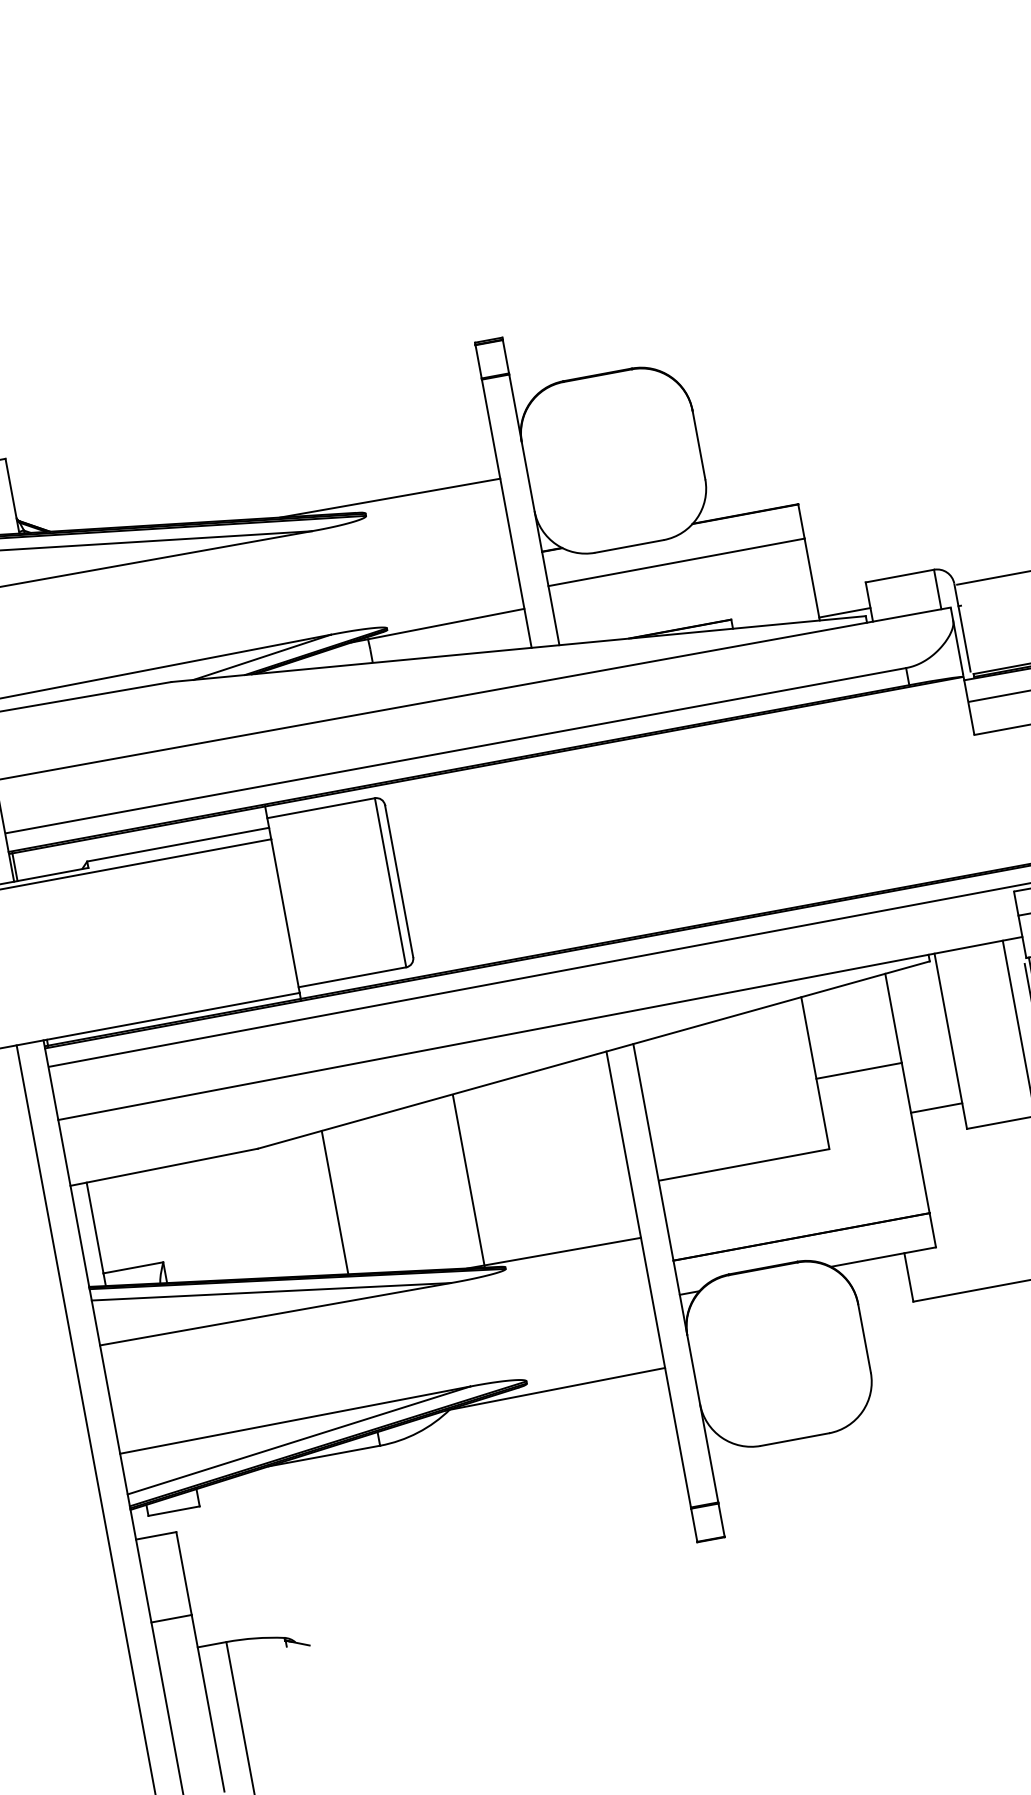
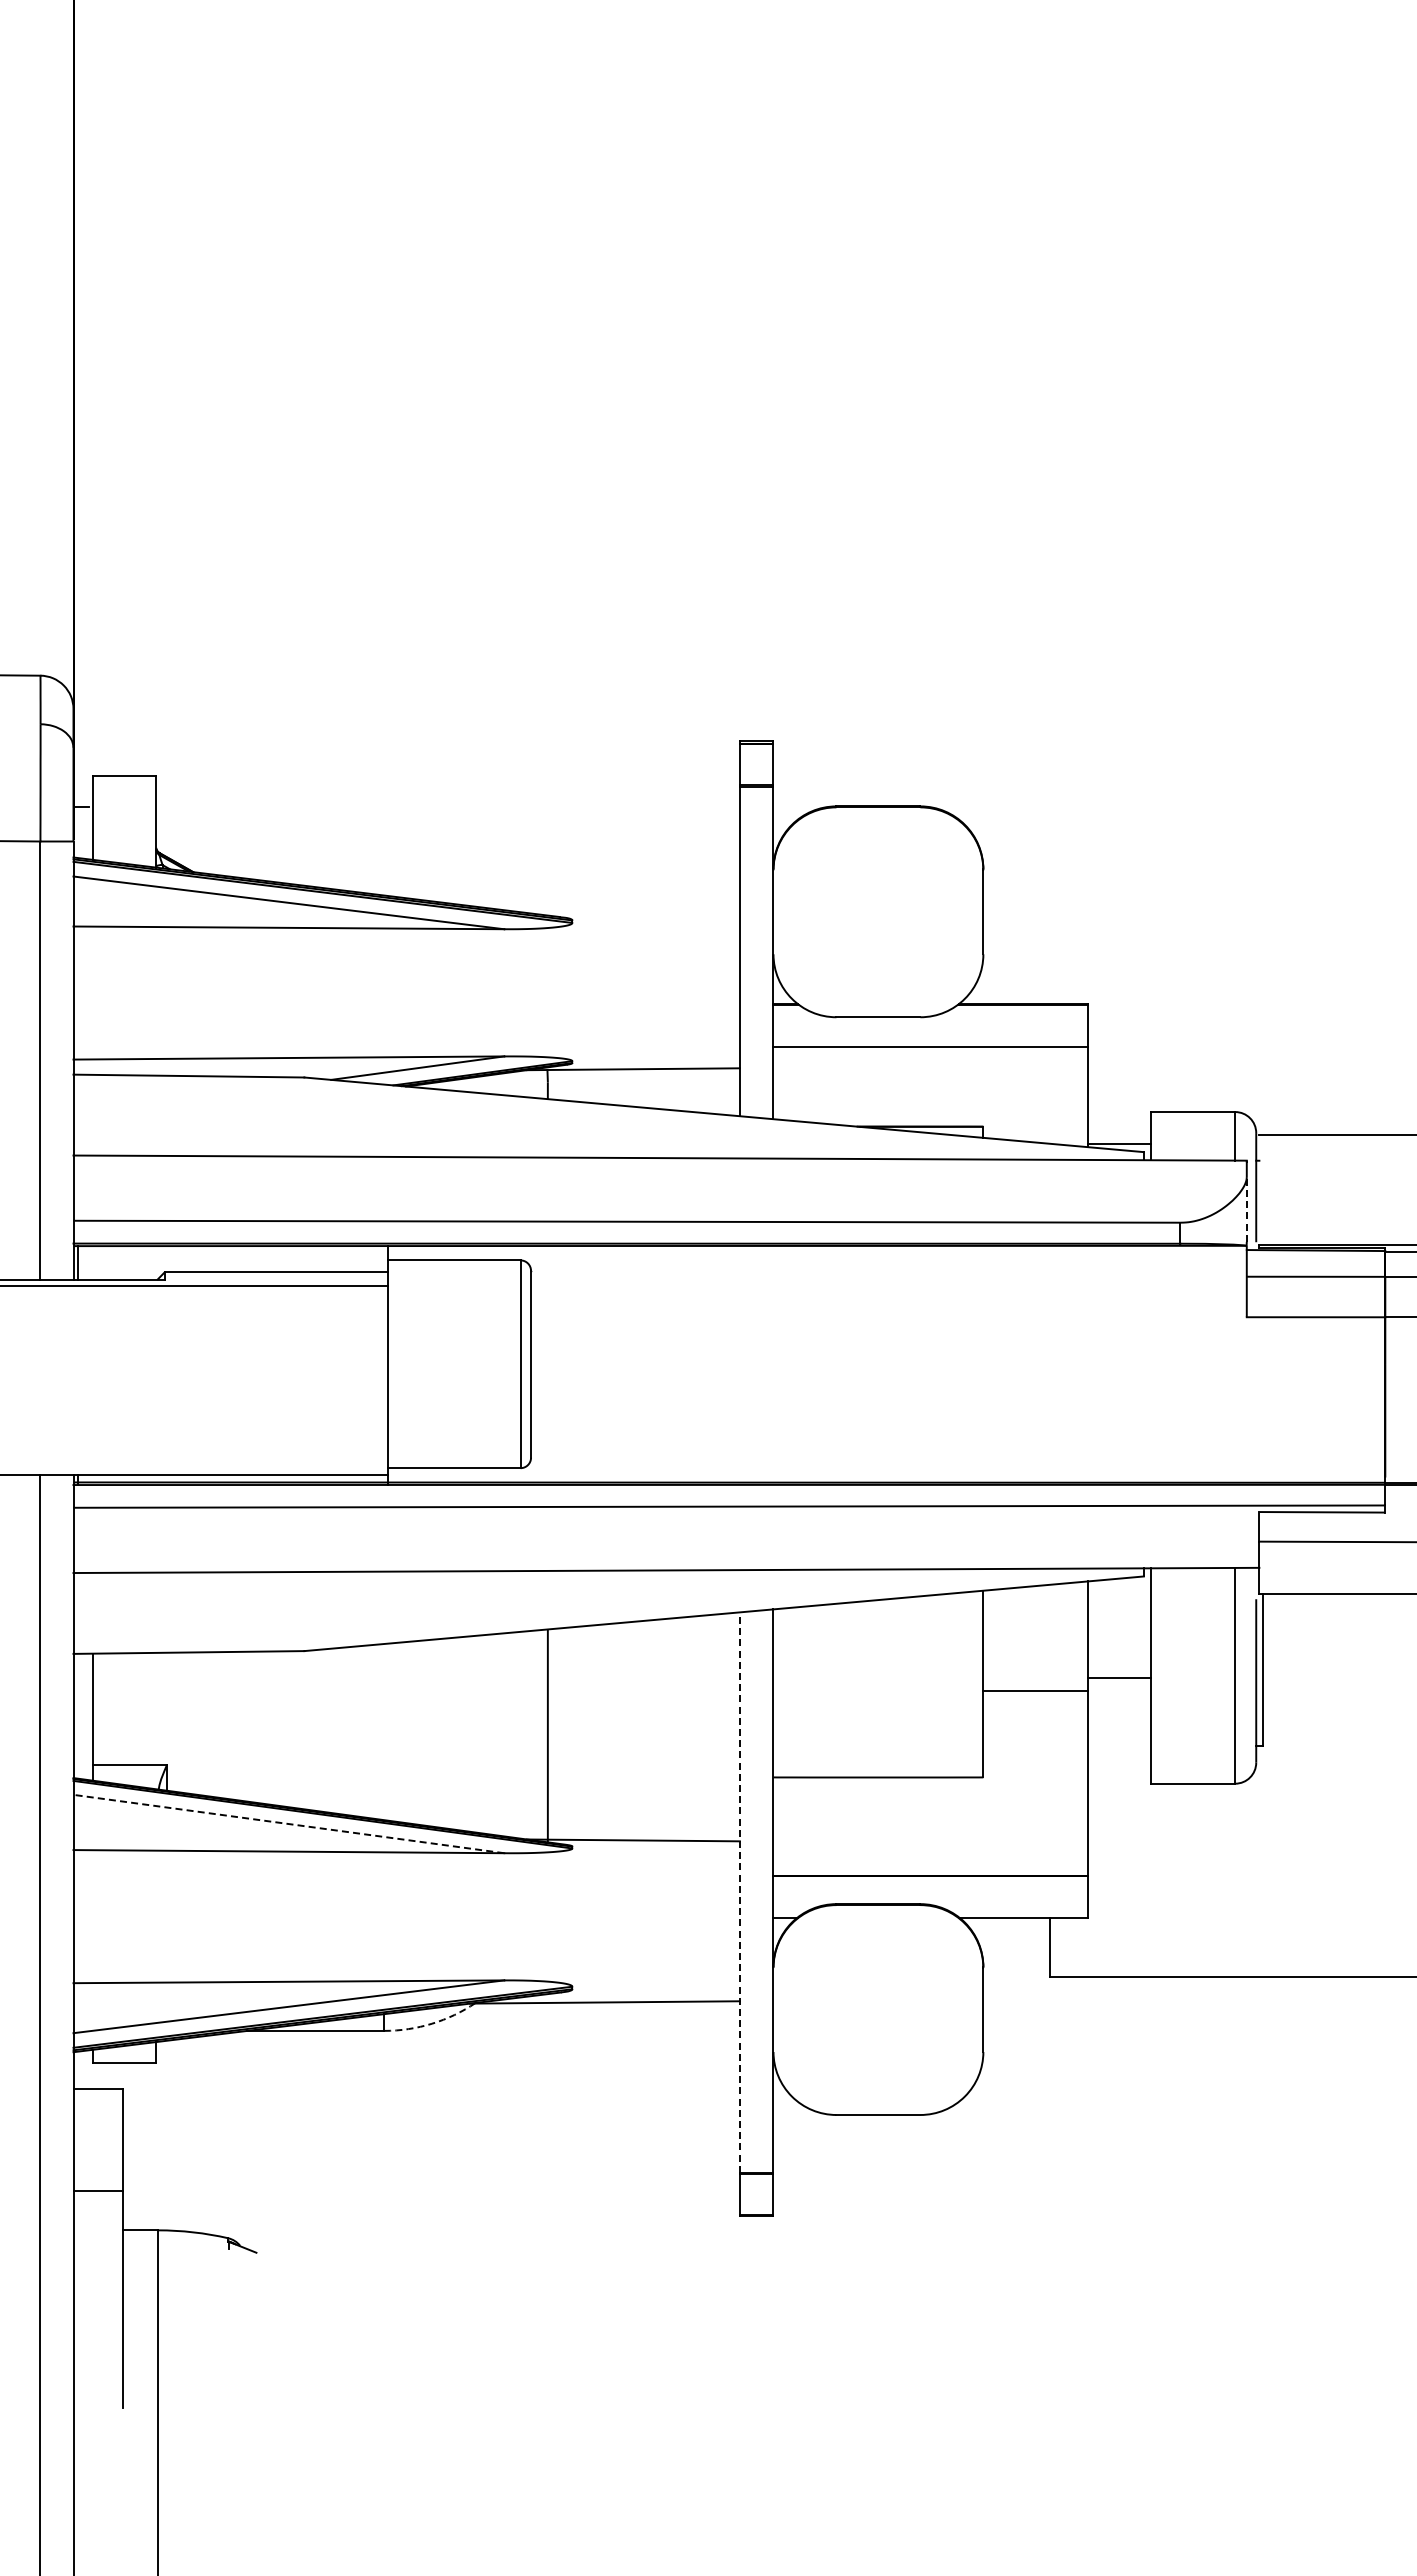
line: (390, 498) -> (604, 907), removed
line: (957, 646) -> (1246, 1208), solid -> dashed
line: (936, 1108) -> (1119, 1678), moved
line: (335, 1202) -> (384, 1732), removed
line: (648, 1279) -> (739, 1892), solid -> dashed
line: (271, 1291) -> (288, 1823), solid -> dashed
arc: (417, 1432) -> (431, 2023), solid -> dashed

